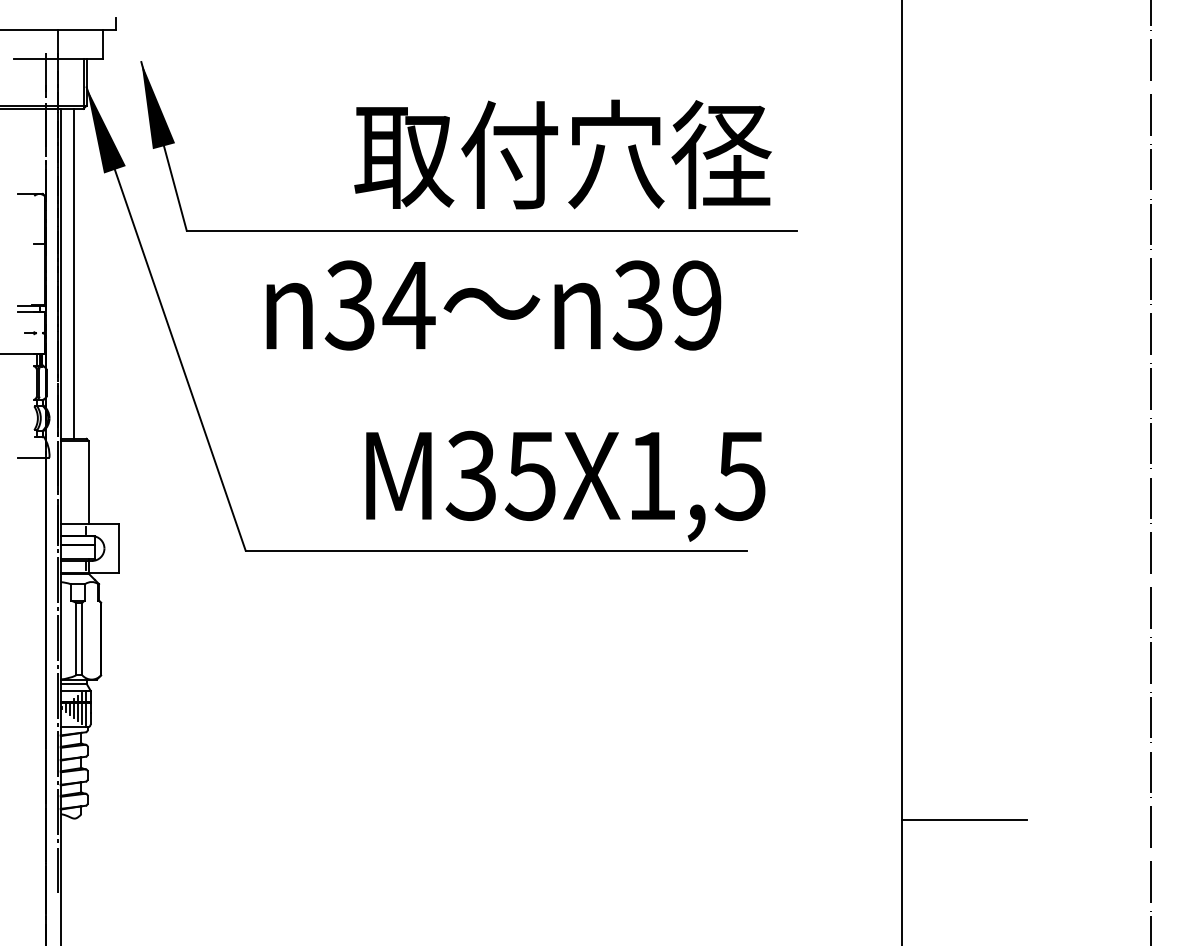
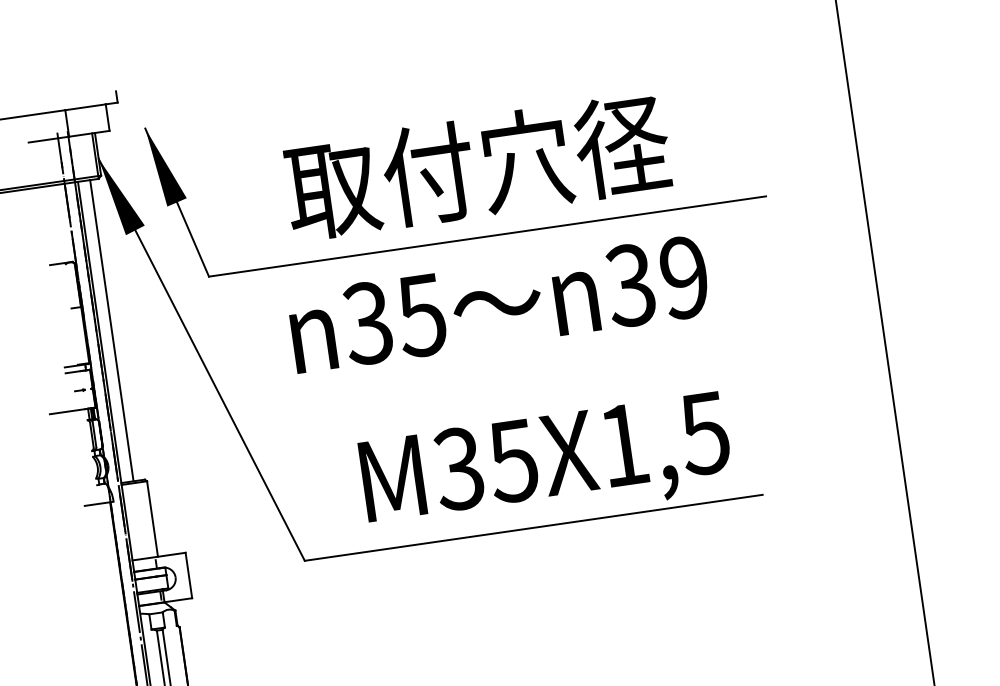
text: (562, 154) -> (477, 166), moved
text: (408, 306) -> (421, 316), 34 -> 35
text: (565, 485) -> (546, 465), moved

